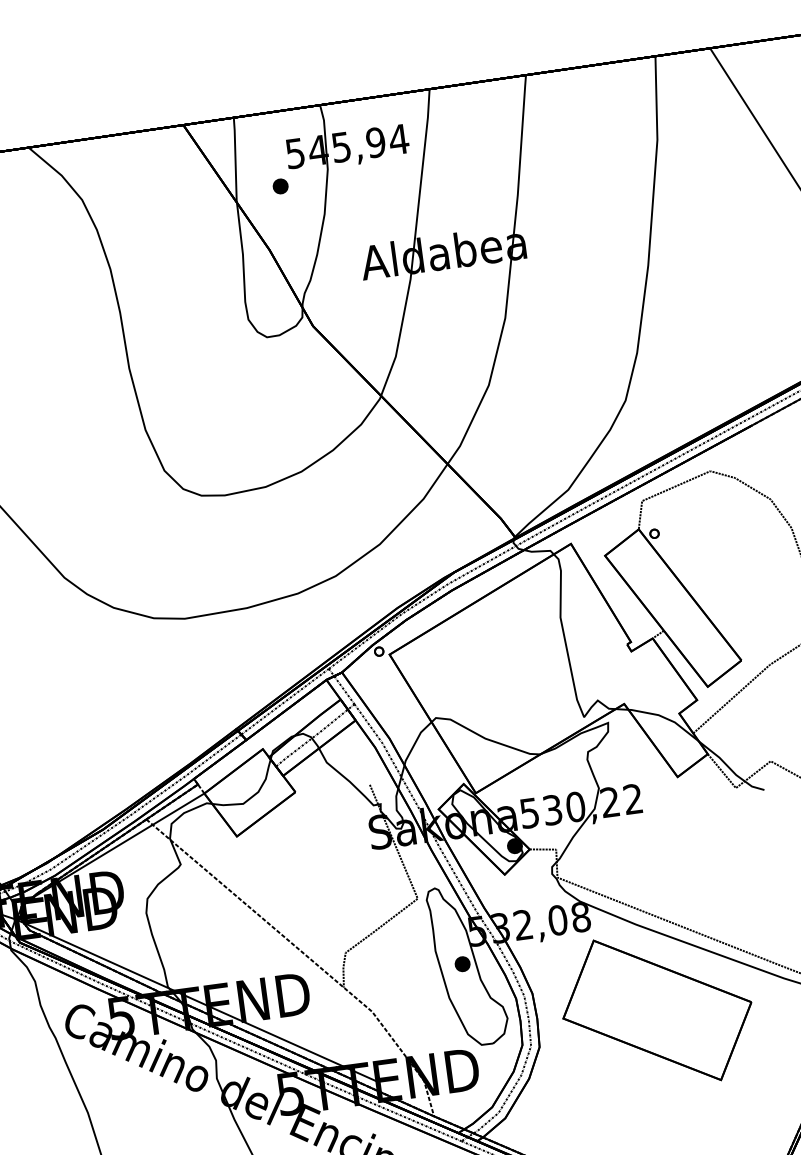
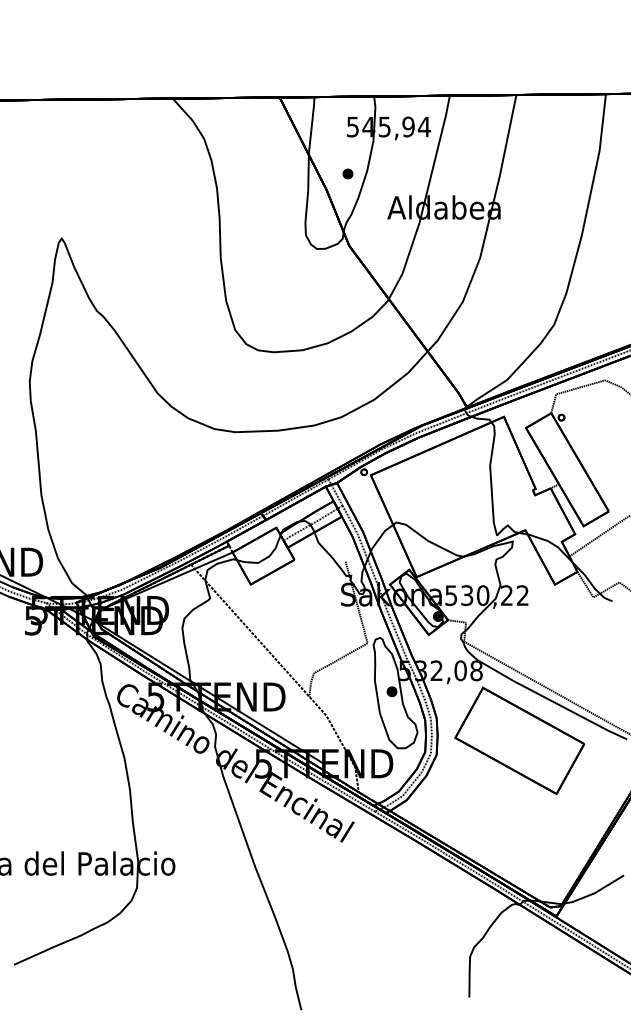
part: (279, 185) -> (347, 173), moved

